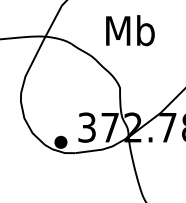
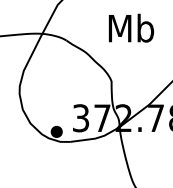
text: (130, 30) -> (131, 28), moved

